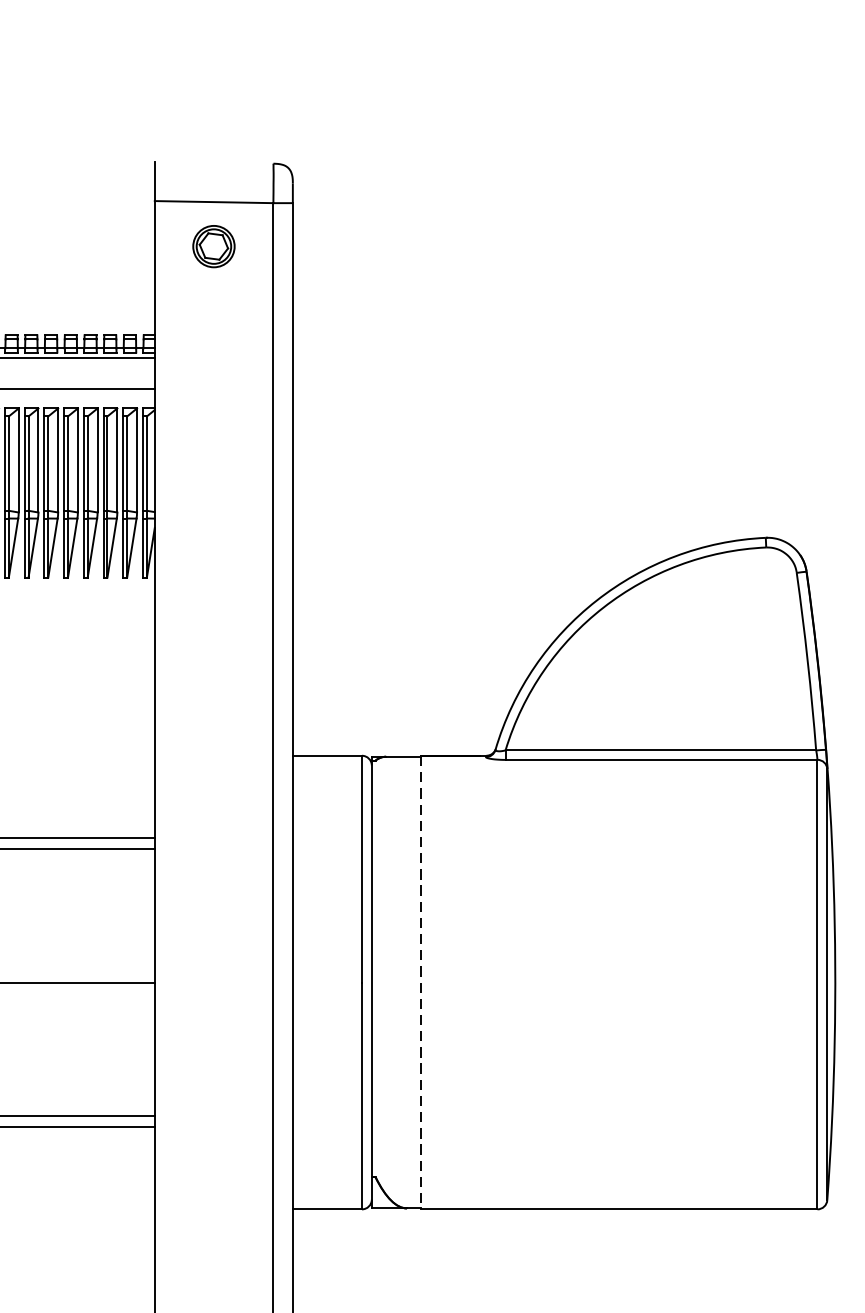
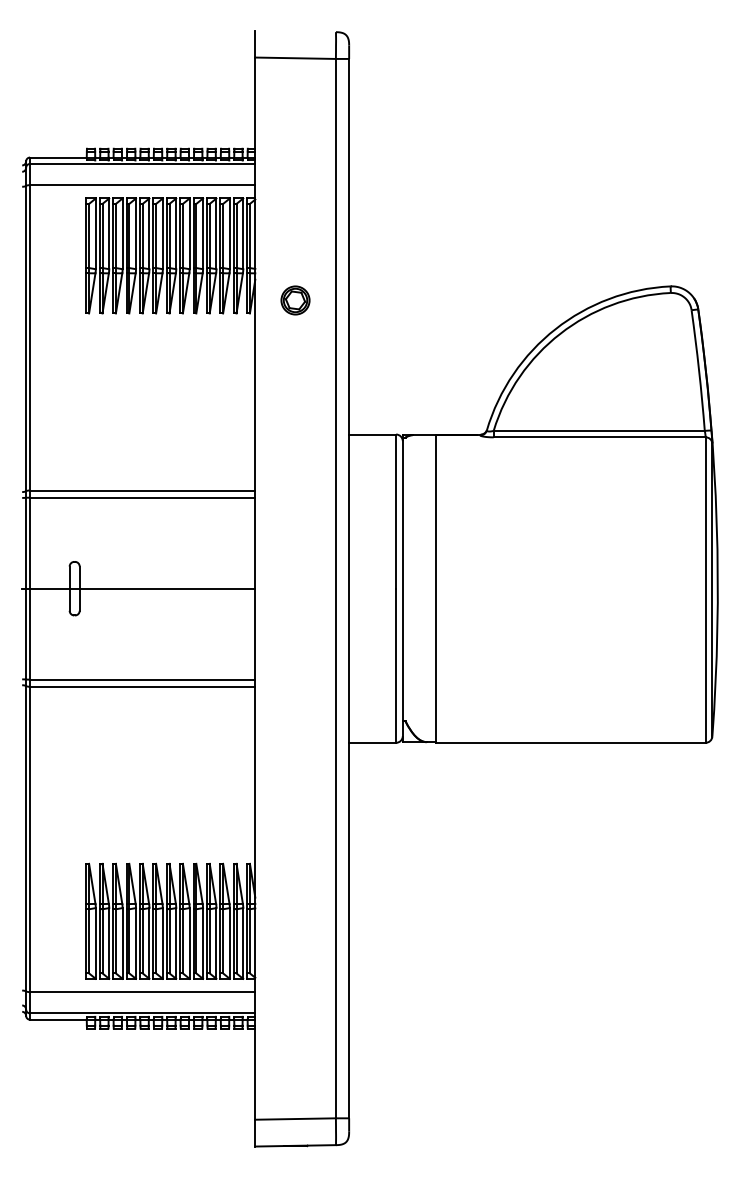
part: (213, 246) -> (295, 300), moved
line: (421, 983) -> (436, 589), dashed -> solid

